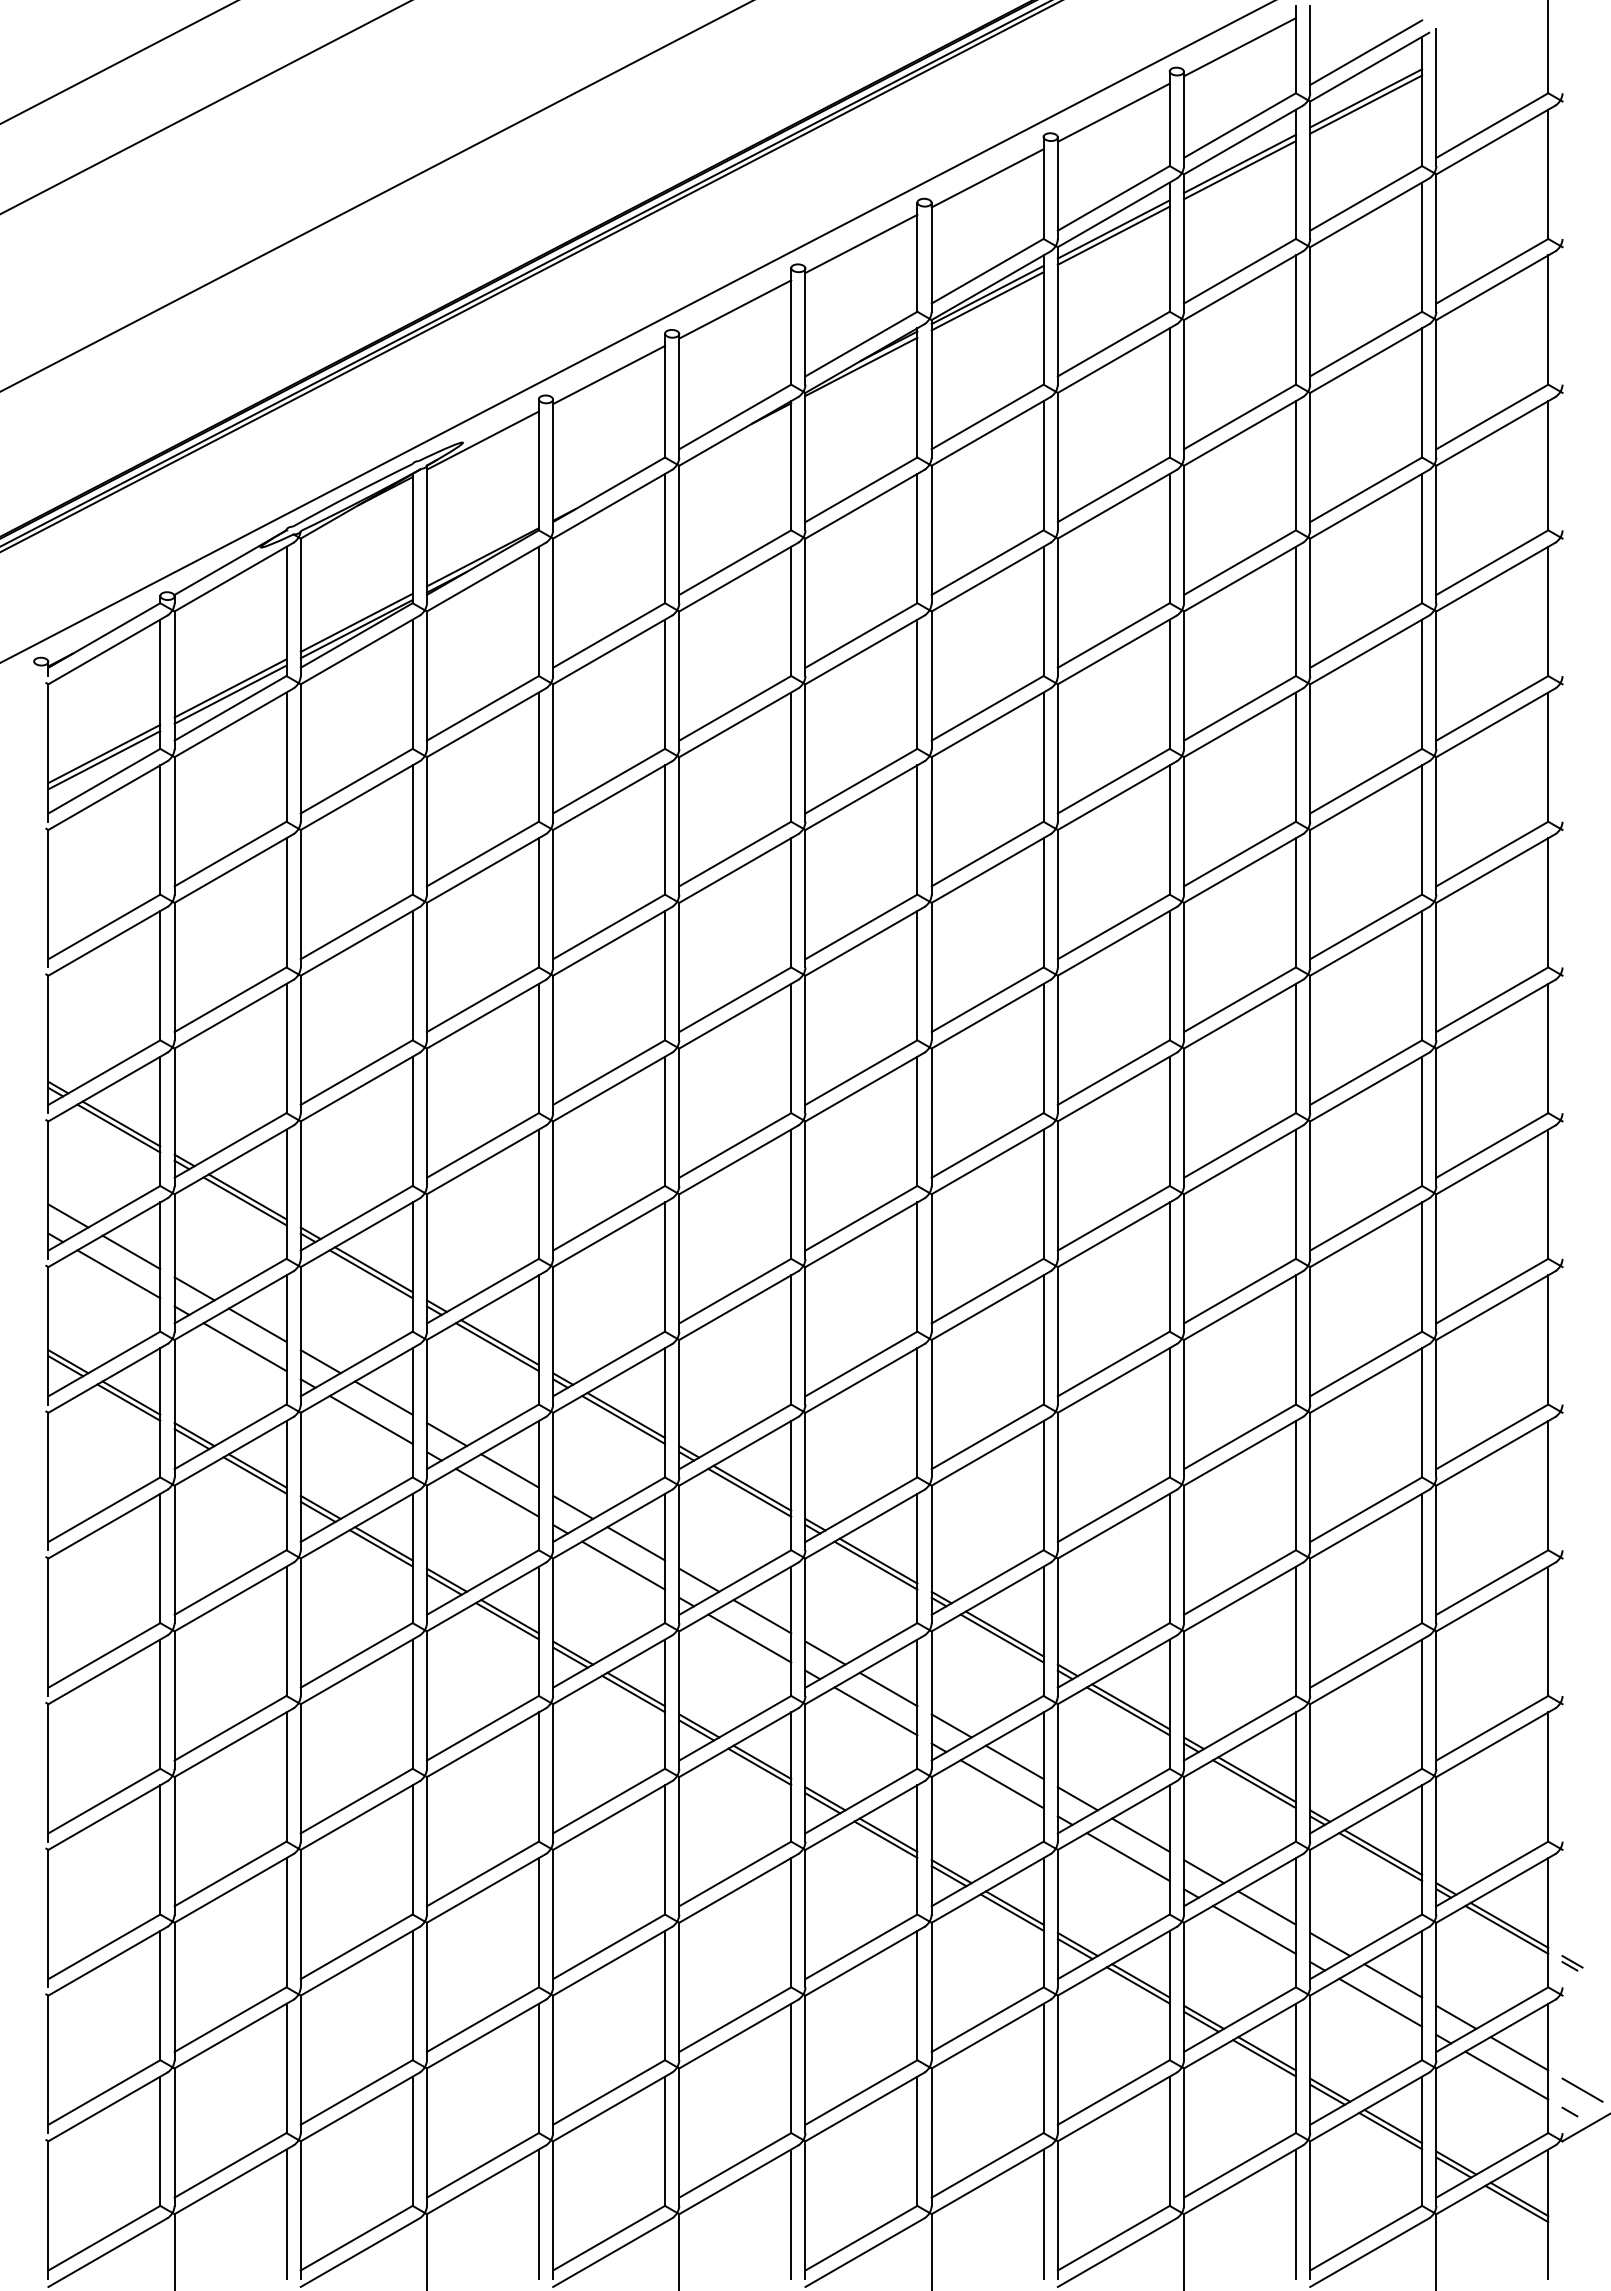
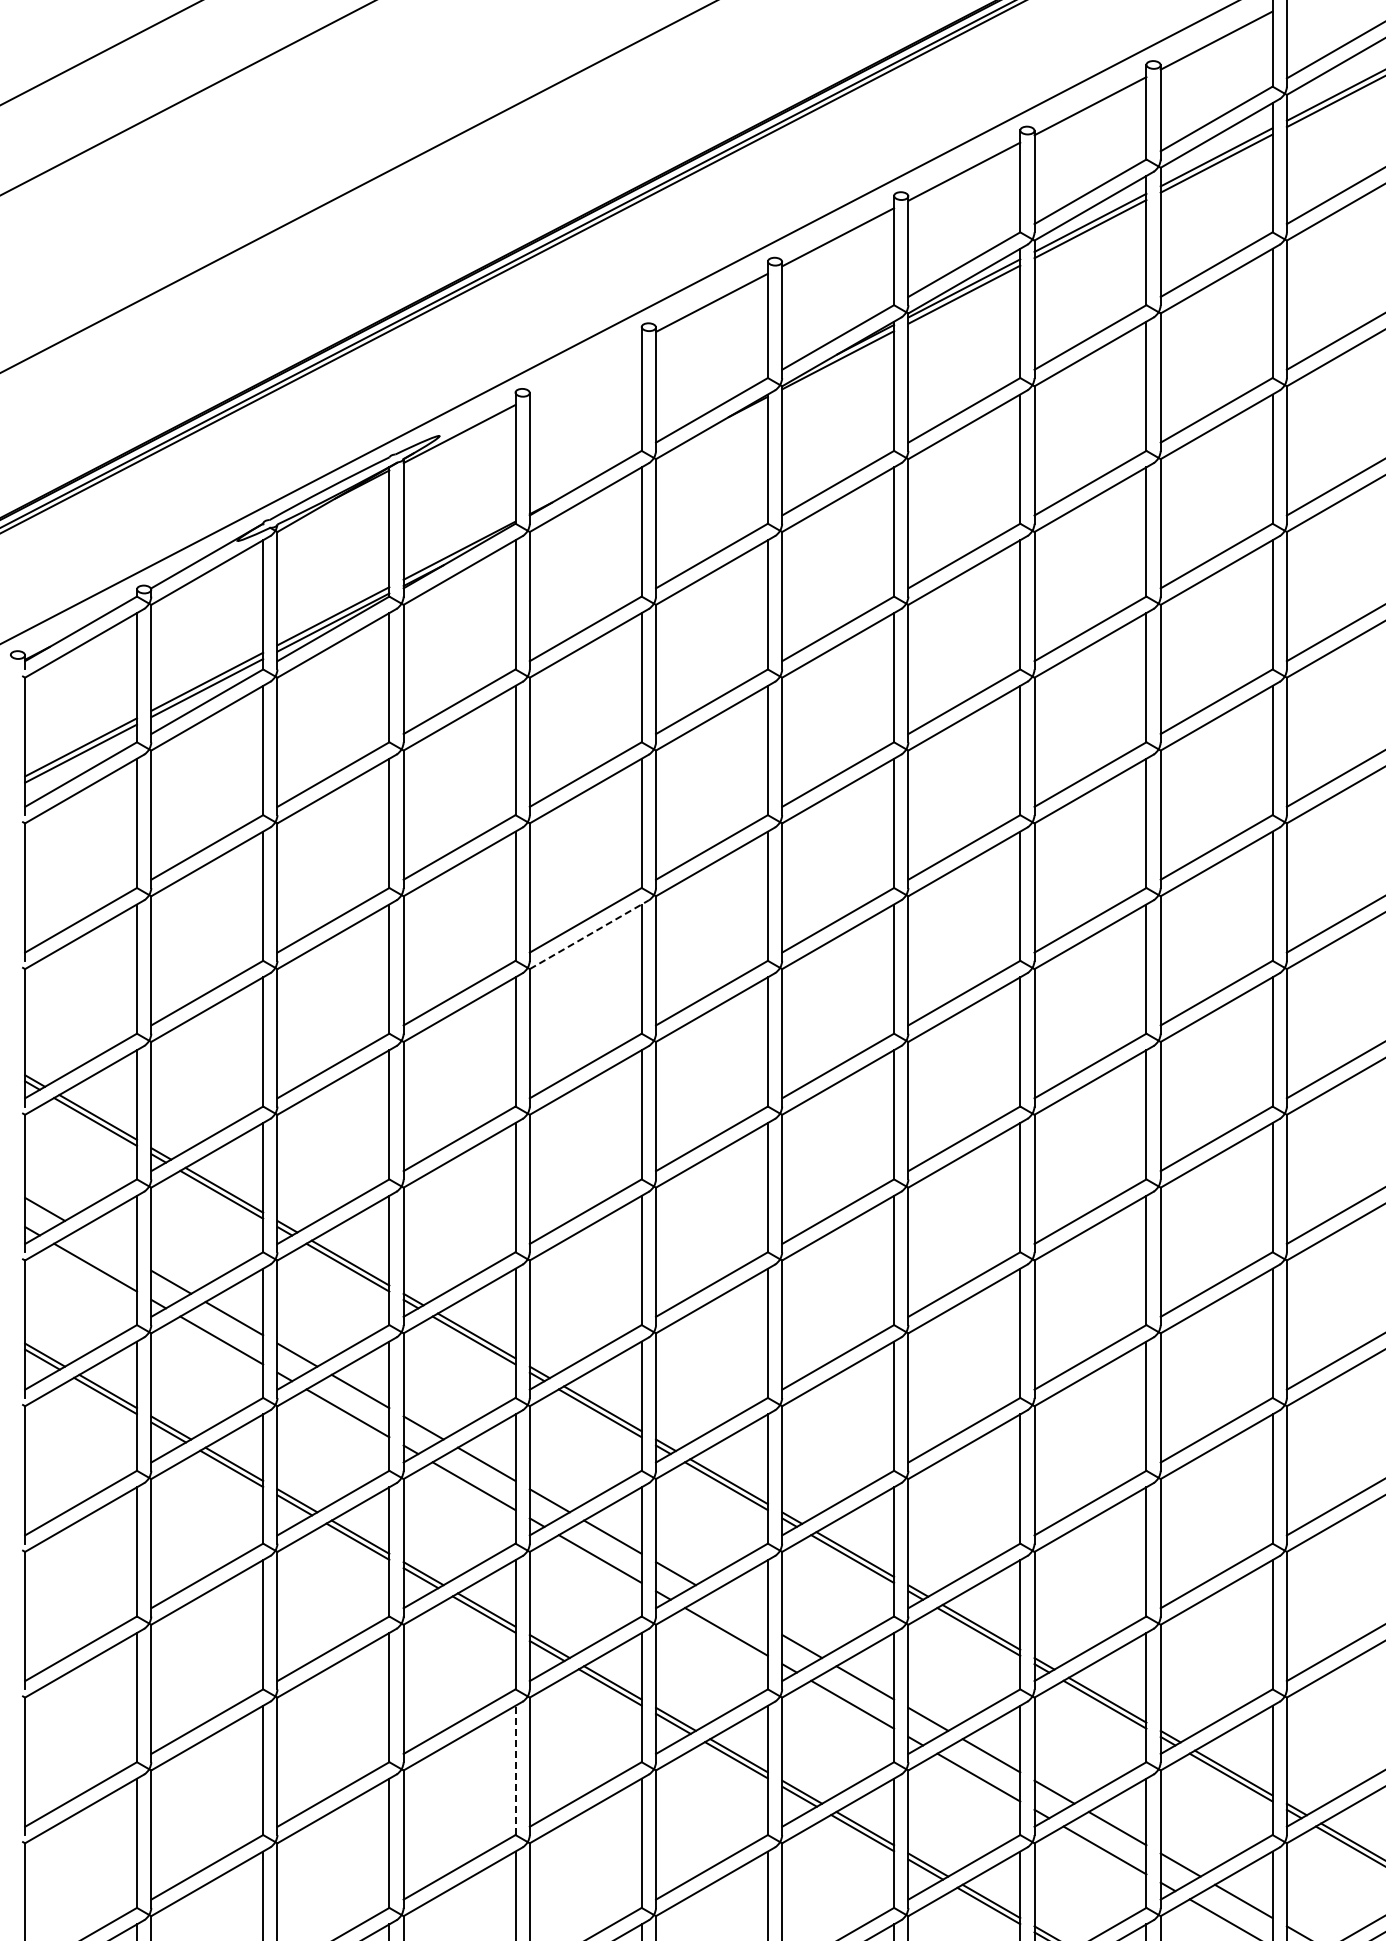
line: (609, 374) -> (586, 367), removed
line: (612, 941) -> (589, 934), solid -> dashed
line: (131, 1252) -> (108, 1245), removed
line: (762, 1616) -> (739, 1609), removed
line: (538, 1777) -> (515, 1770), solid -> dashed

